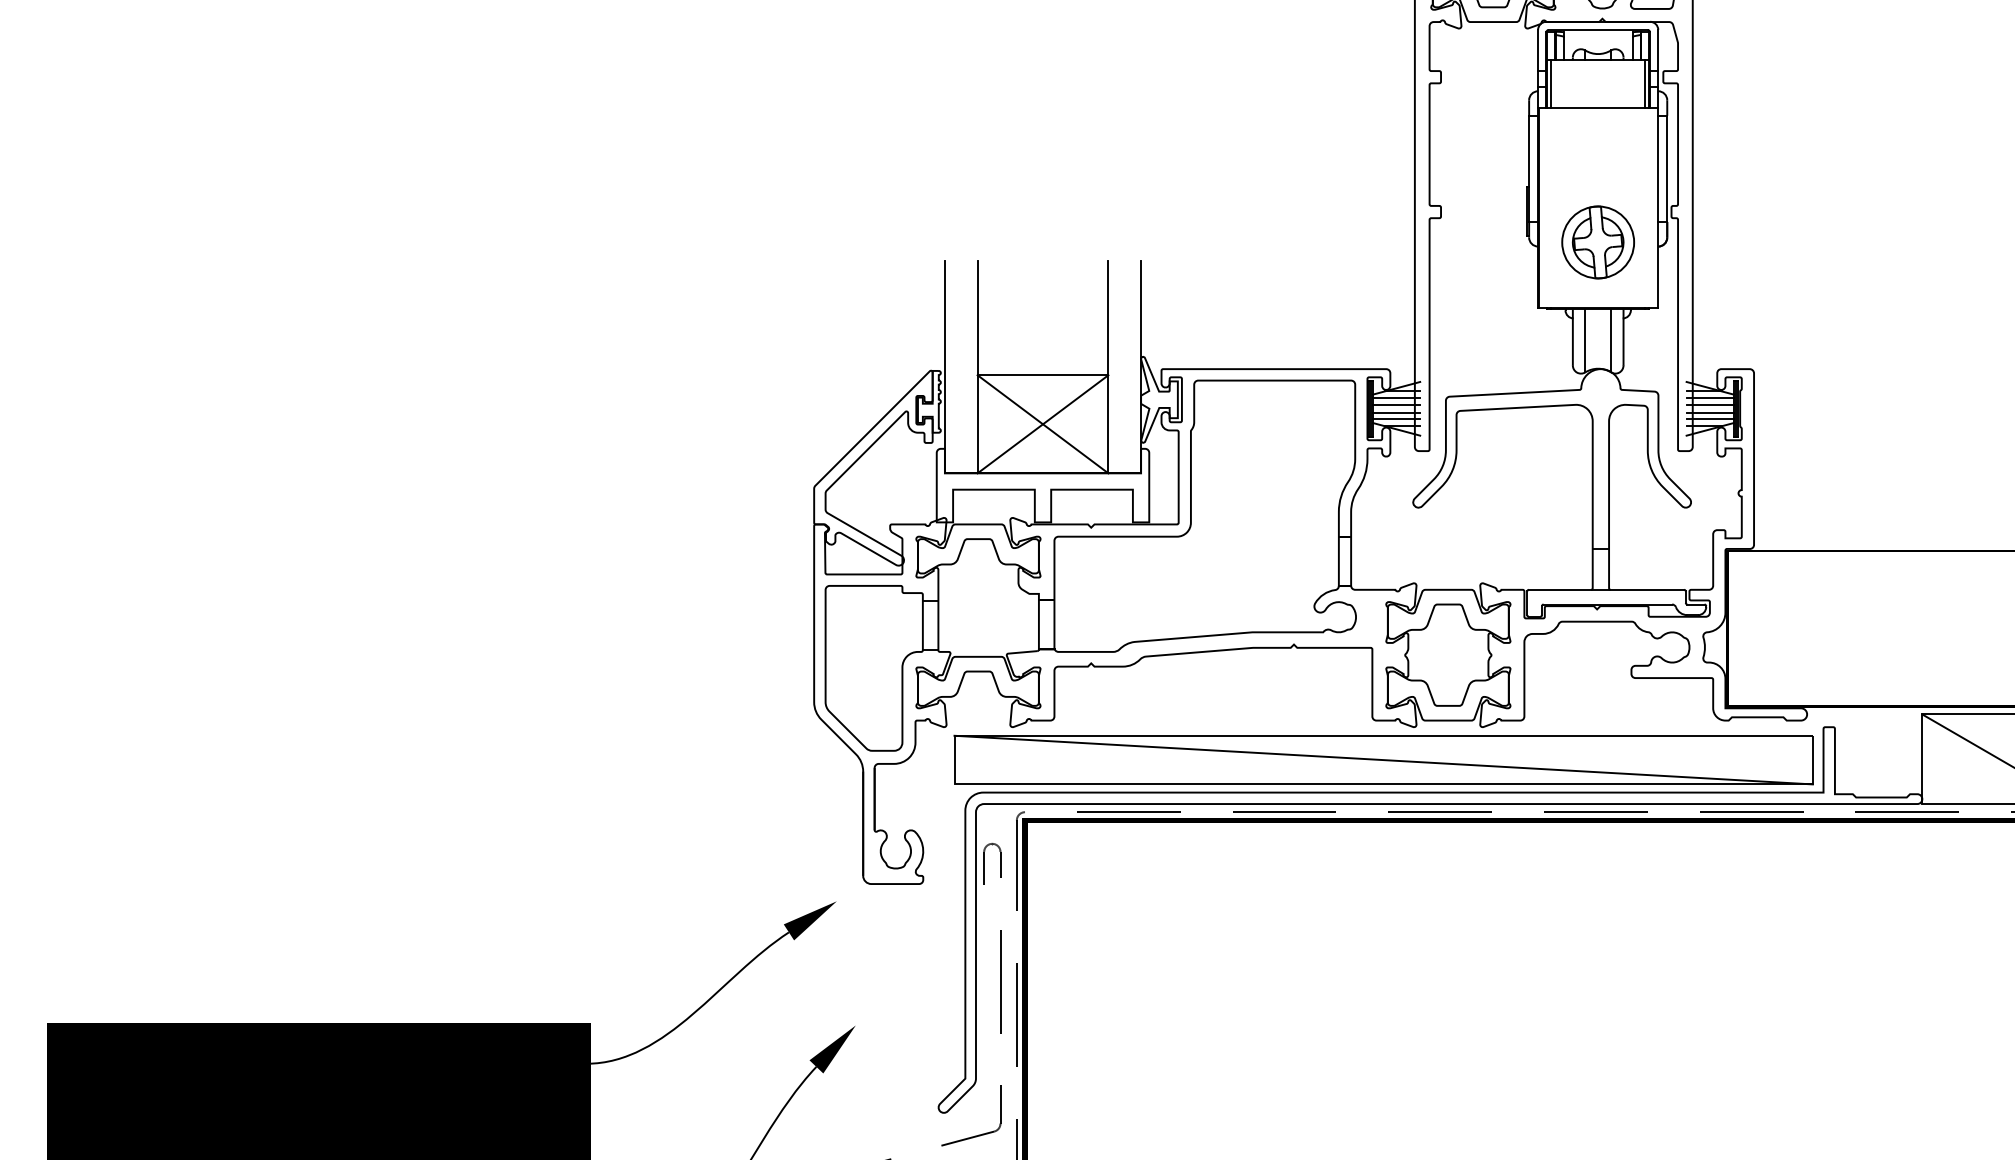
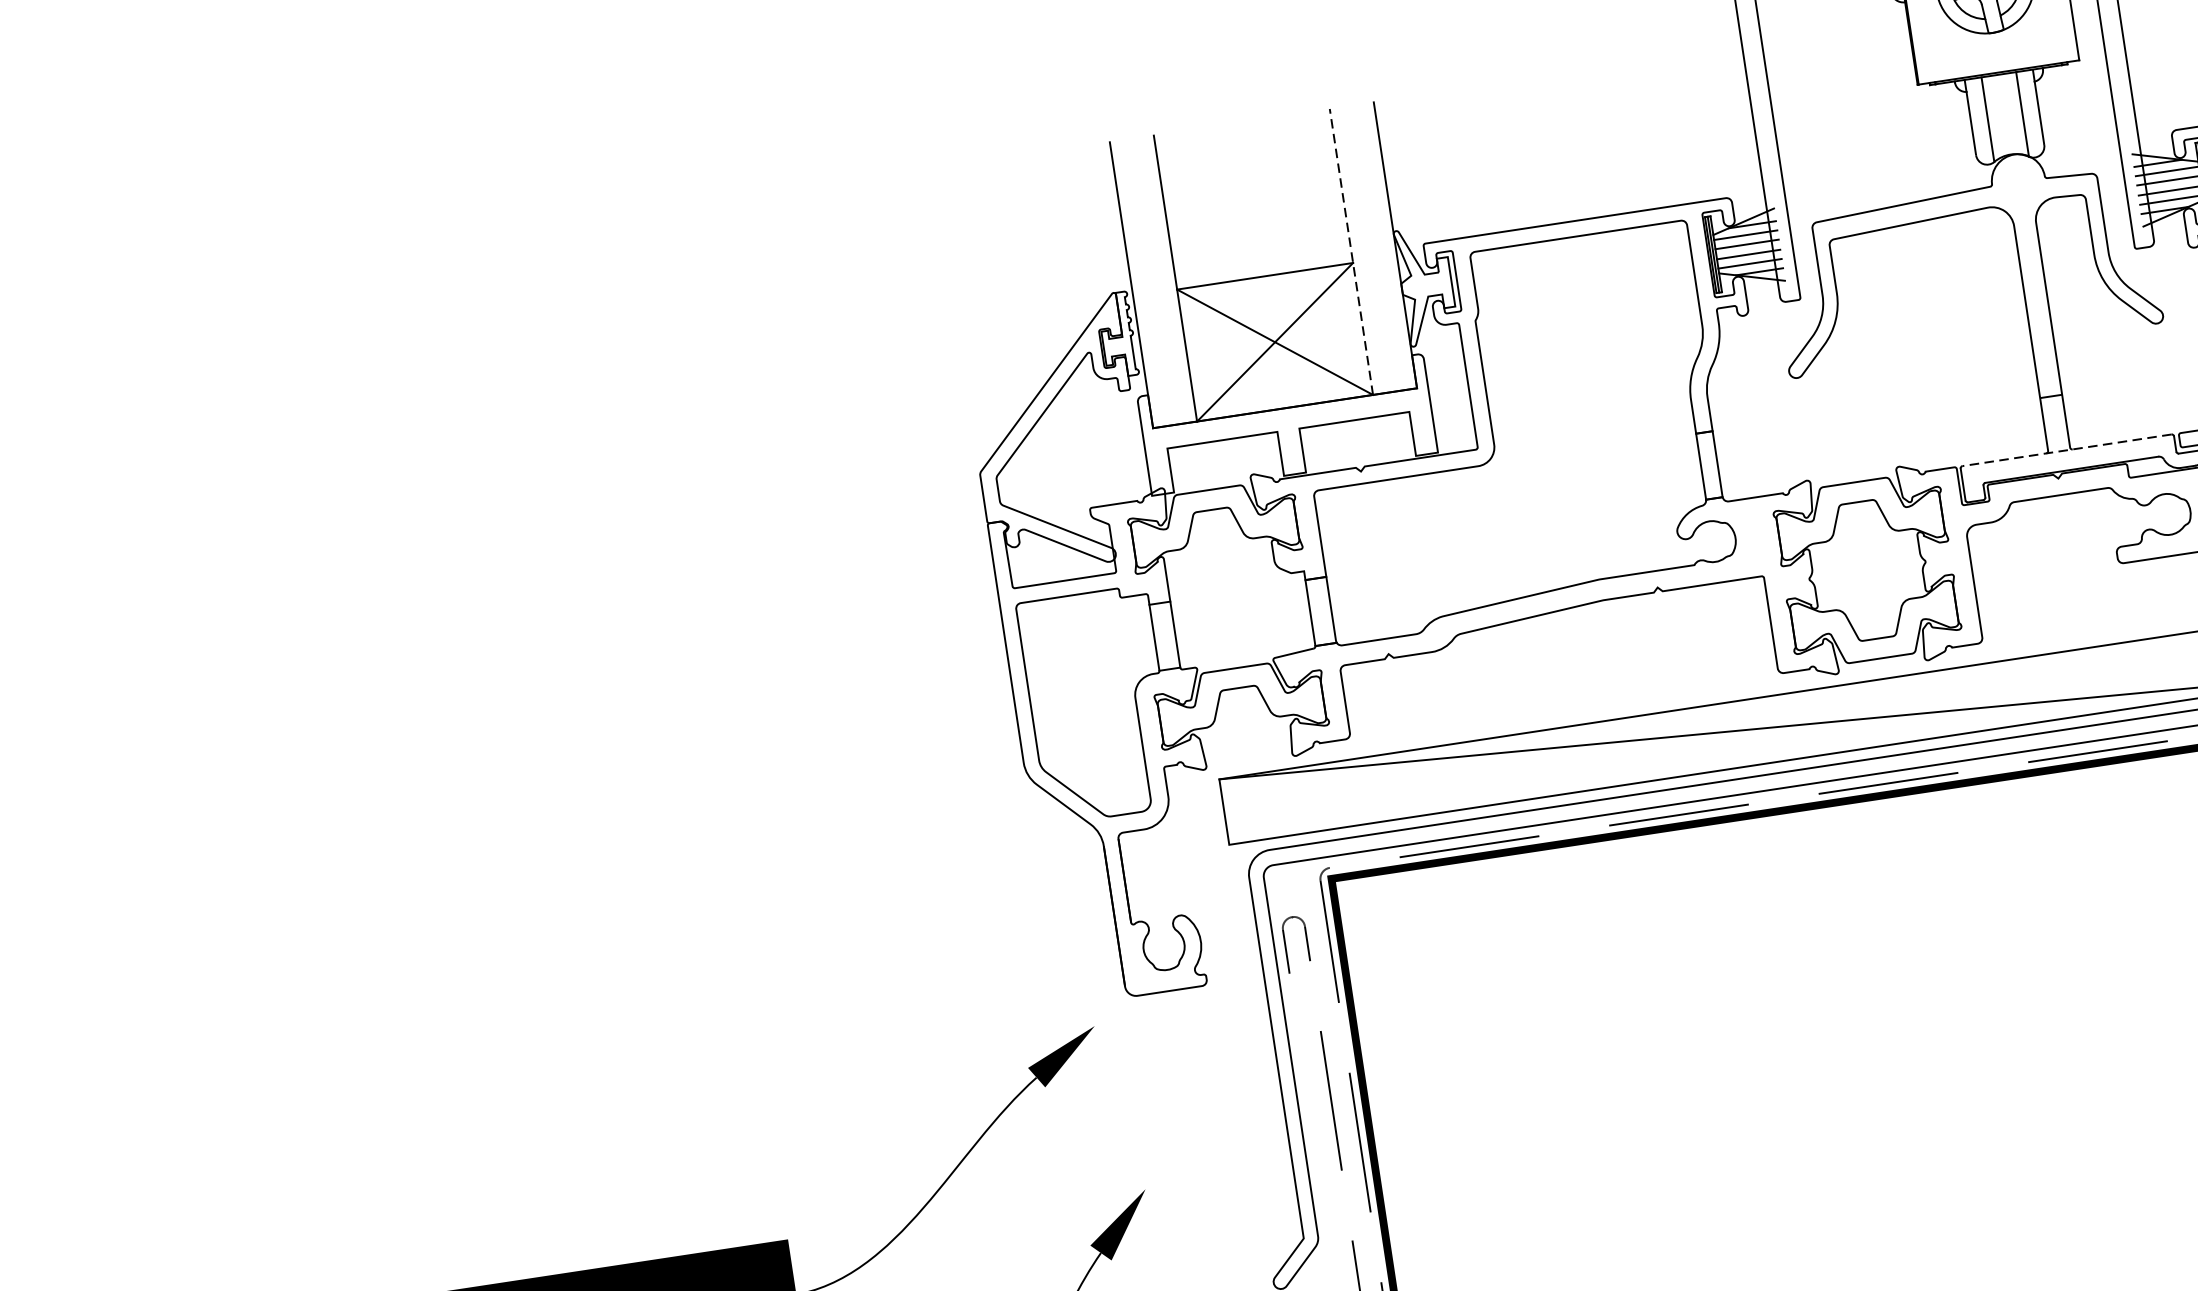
line: (1108, 366) -> (1351, 251), solid -> dashed
line: (1606, 589) -> (2066, 449), solid -> dashed

